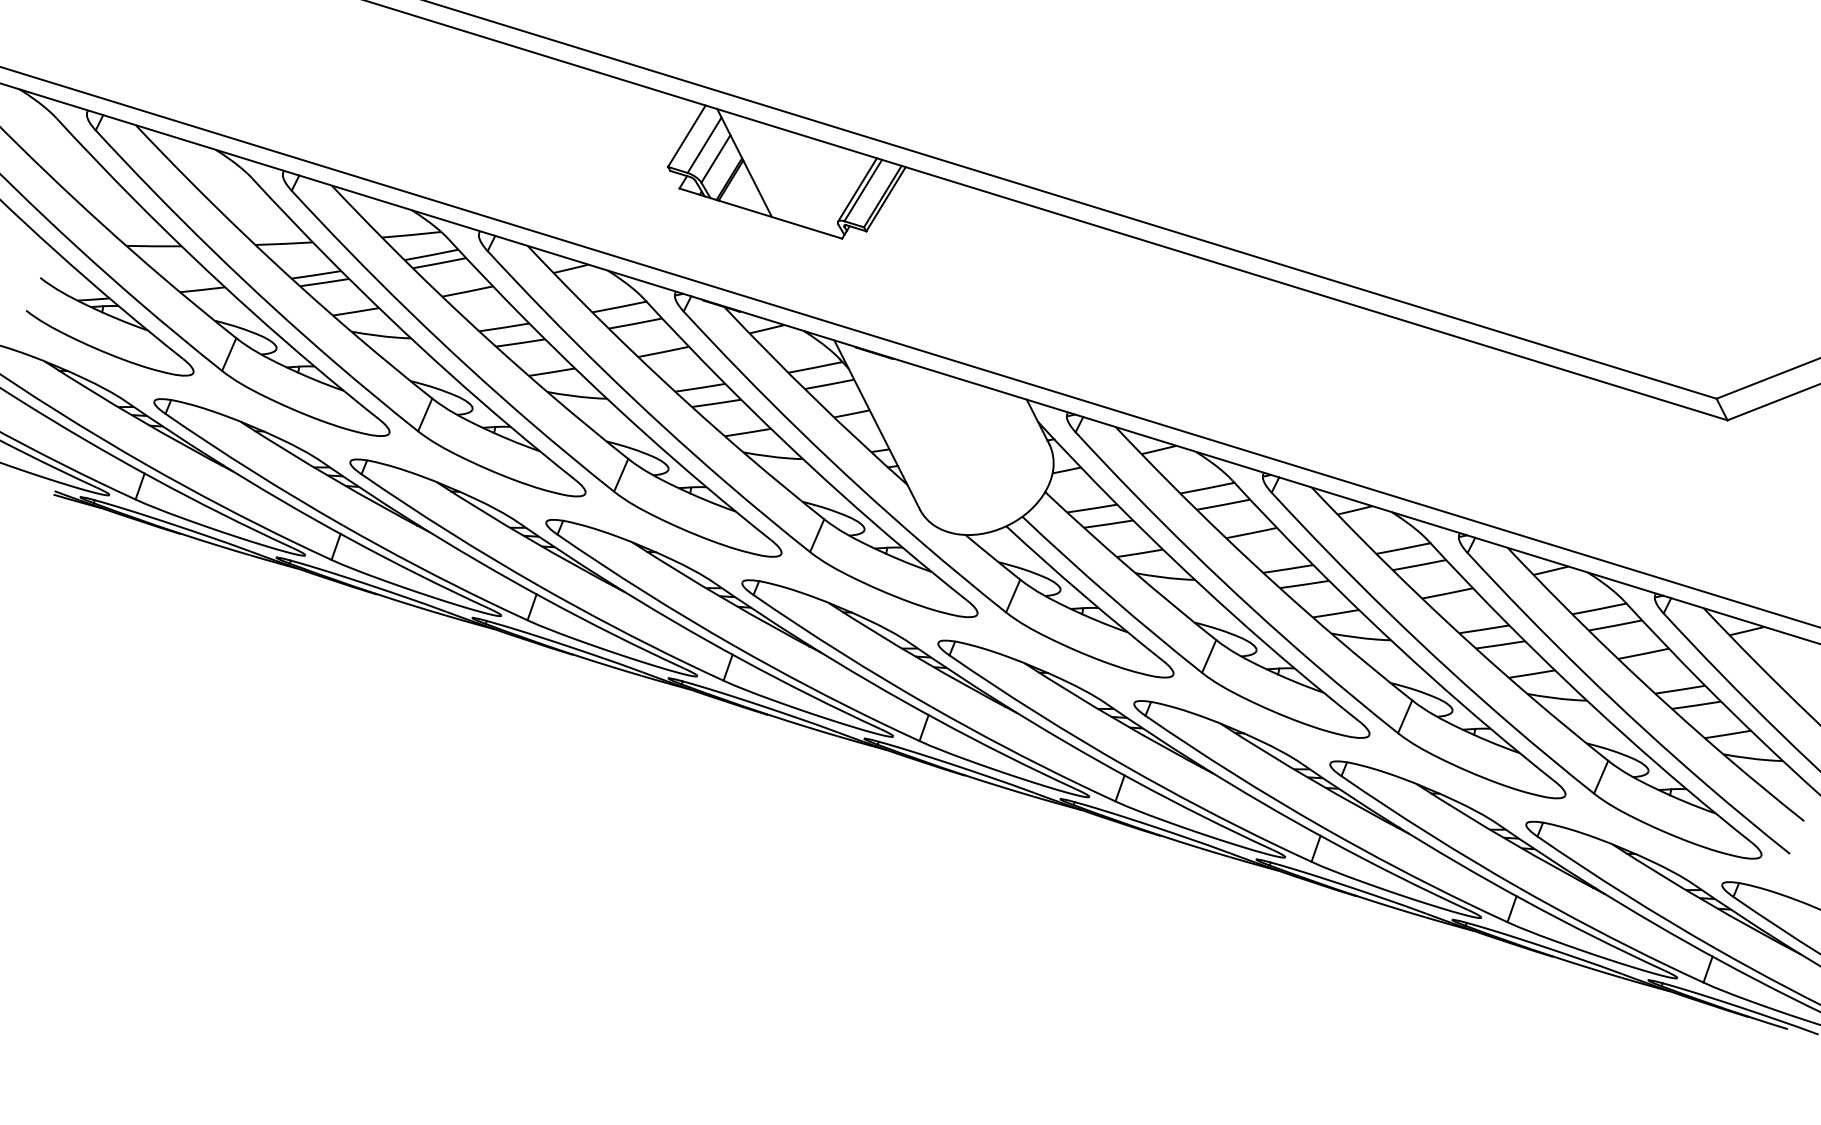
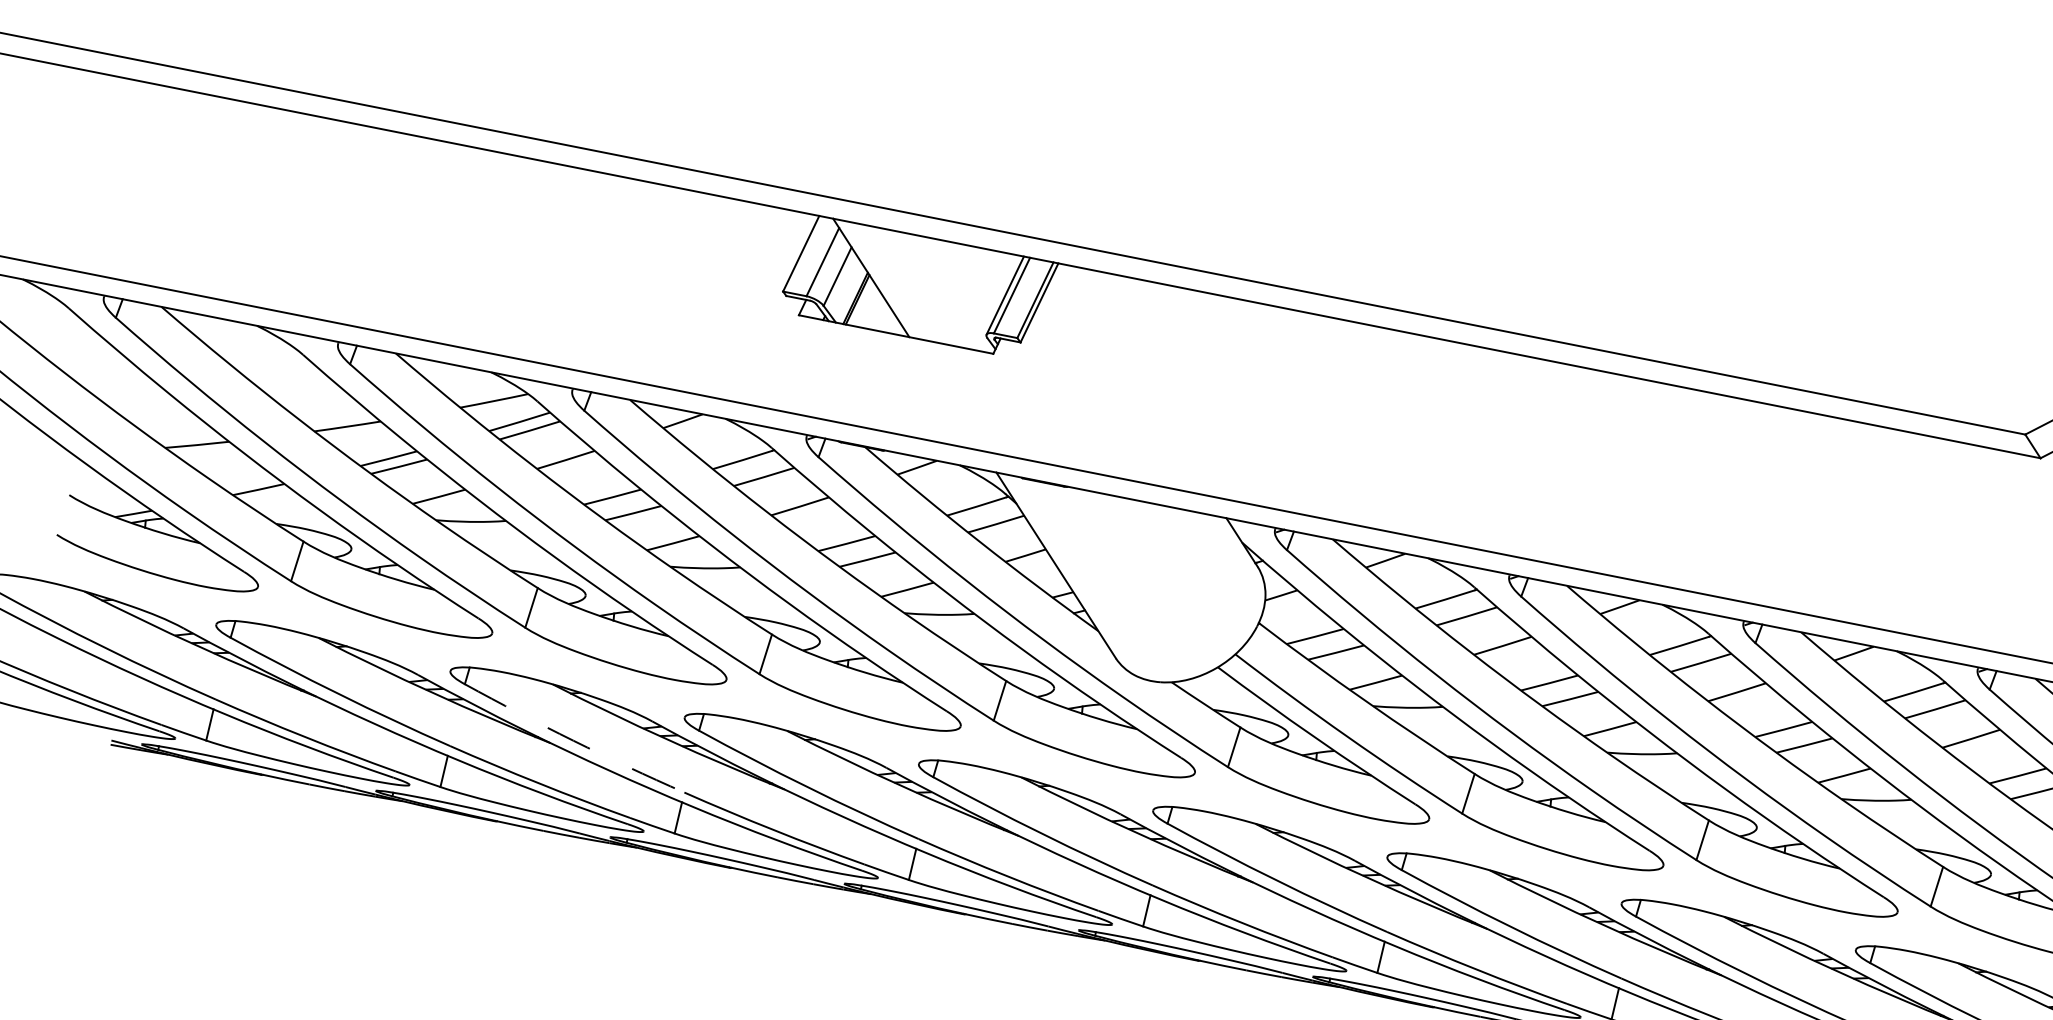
arc: (449, 532) -> (573, 741), solid -> dashed

